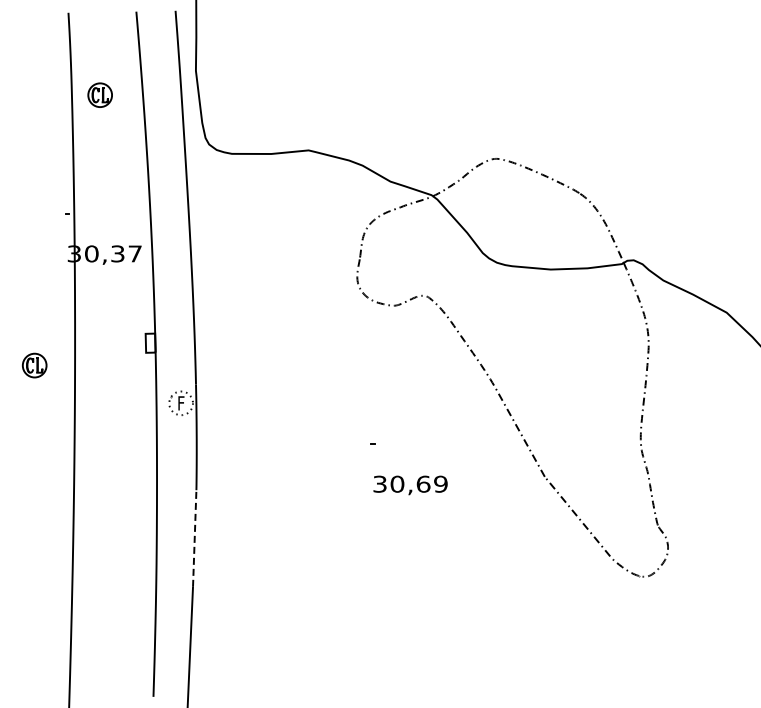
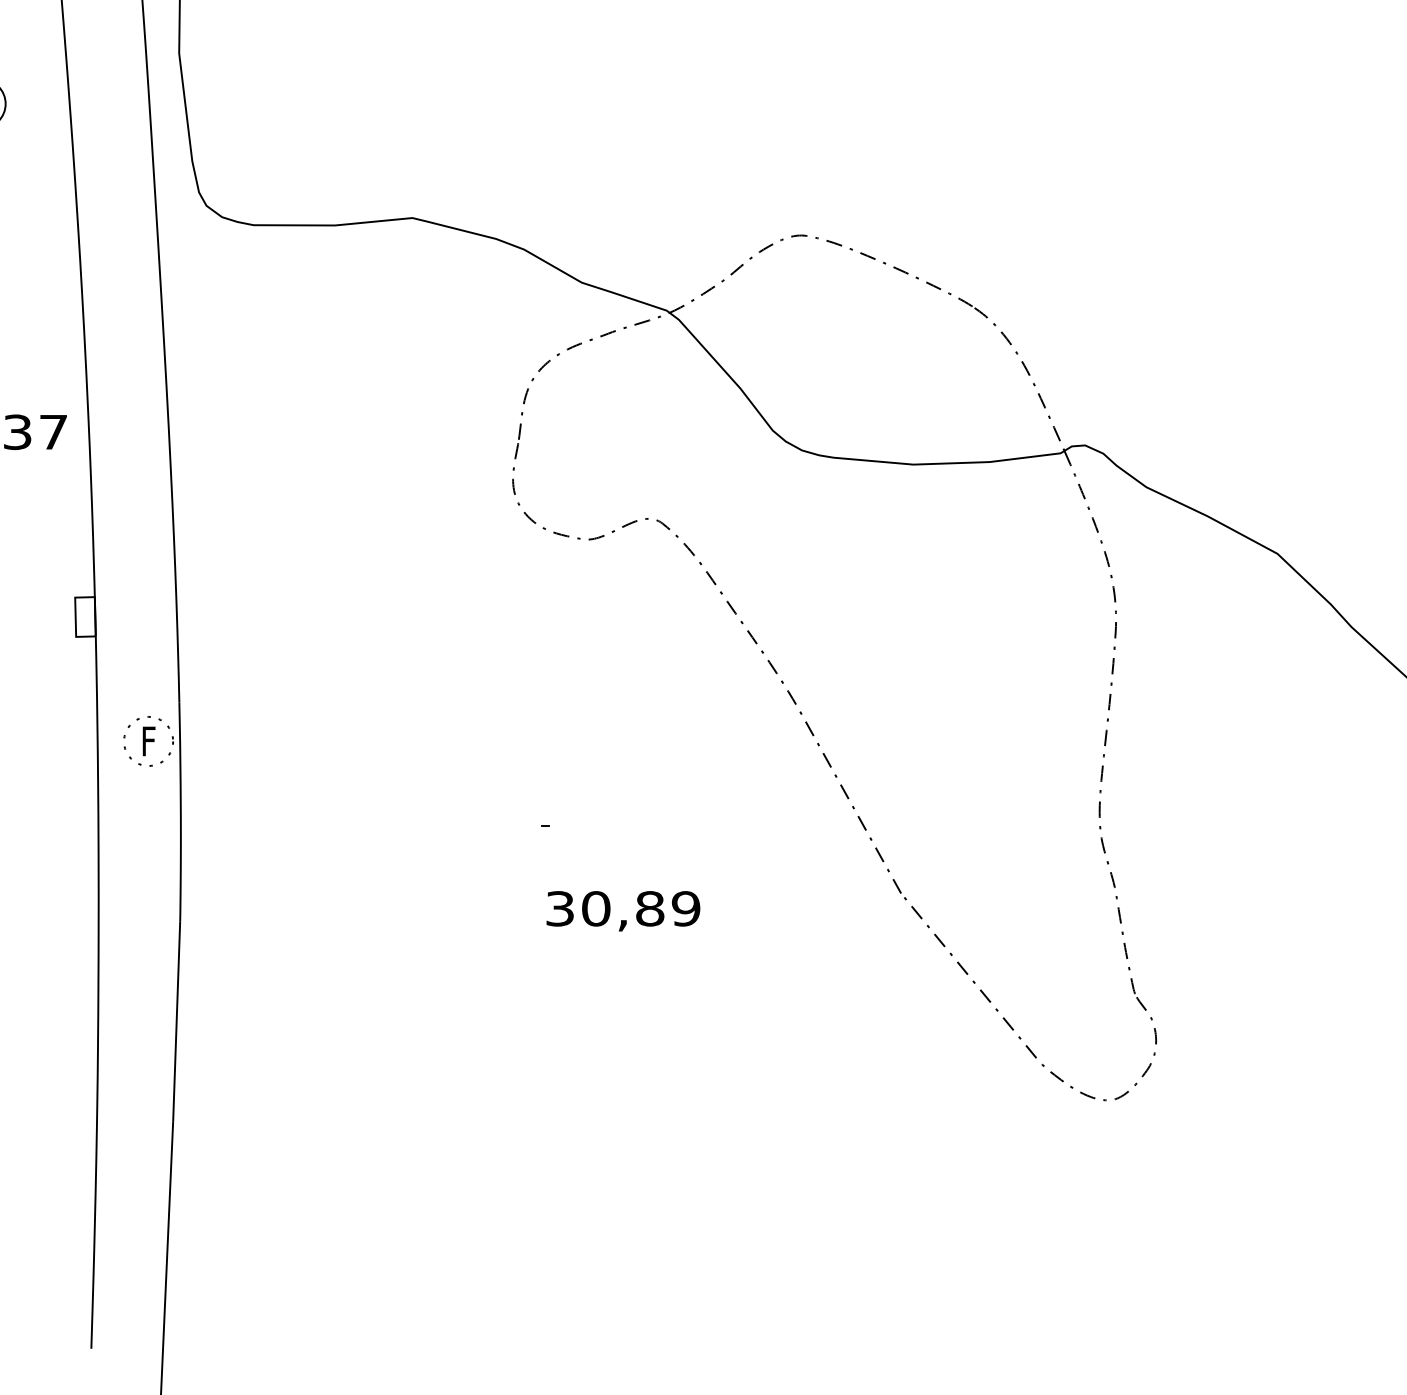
text: (423, 483) -> (650, 907), 30,69 -> 30,89
line: (194, 538) -> (176, 1021), dashed -> solid

